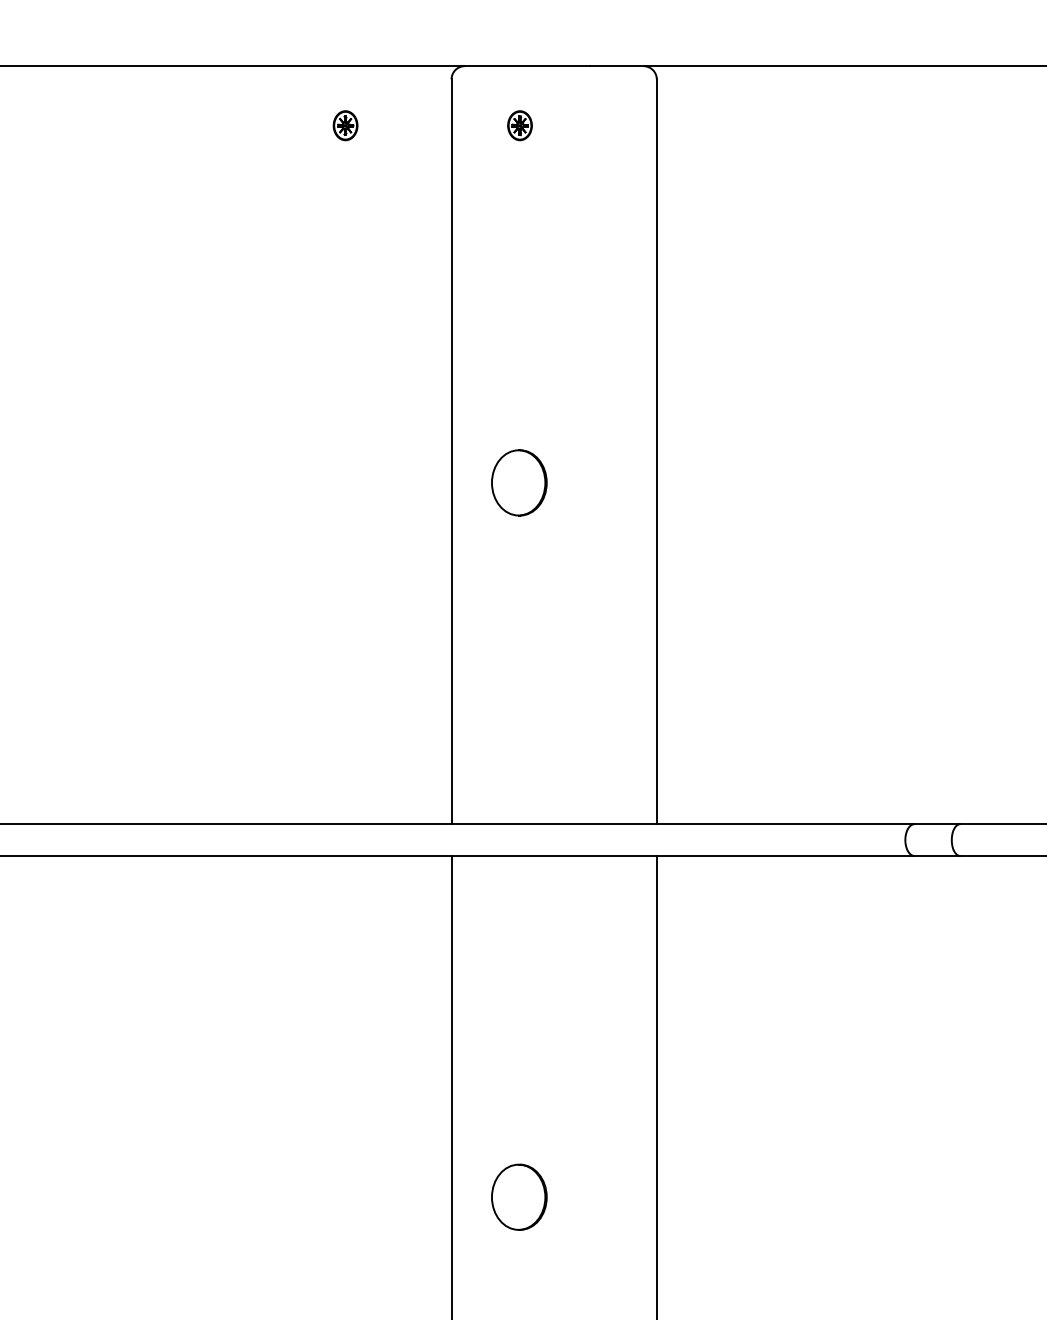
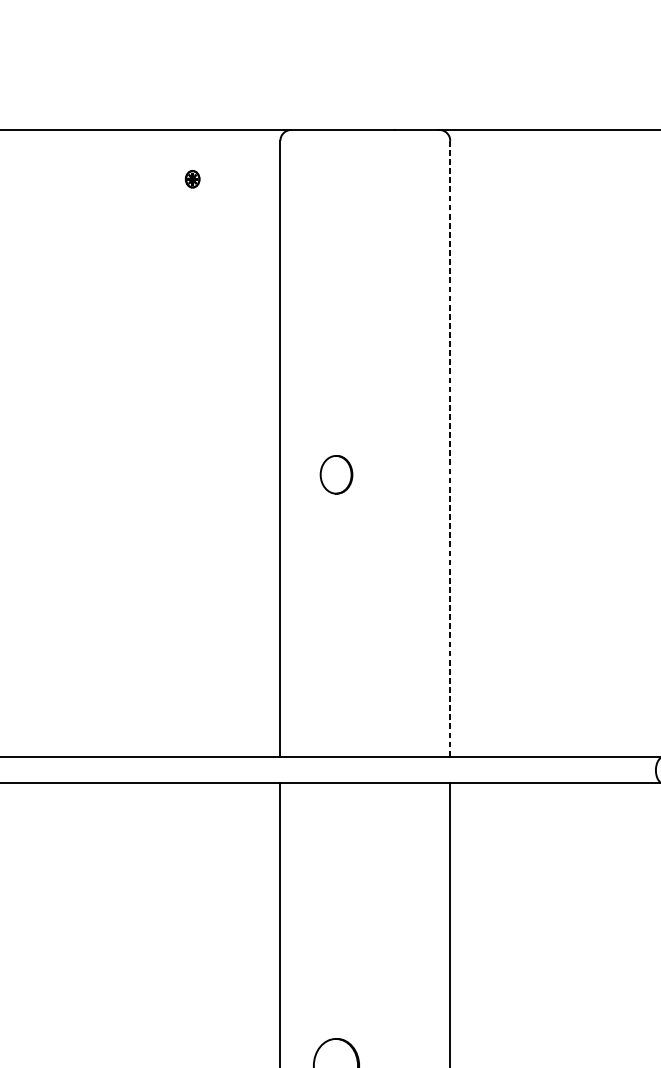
part: (345, 125) -> (192, 179), size x0.7
part: (519, 125) -> (336, 179), removed
line: (656, 452) -> (449, 449), solid -> dashed
part: (519, 482) -> (336, 474), size x0.7

